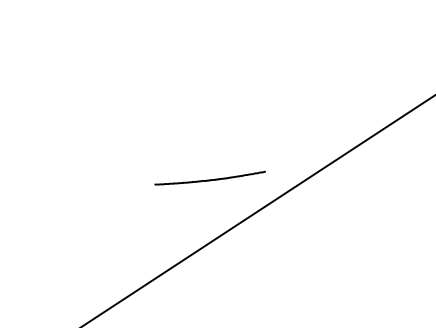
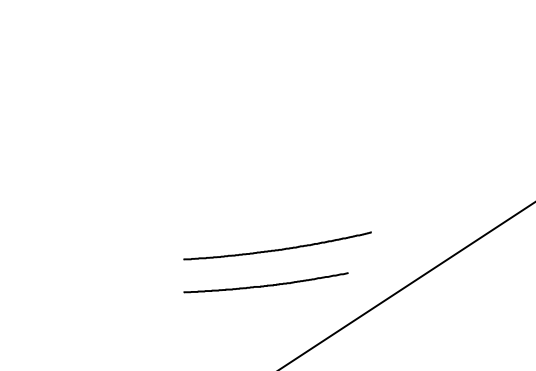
curve: (217, 155) -> (276, 249), added

